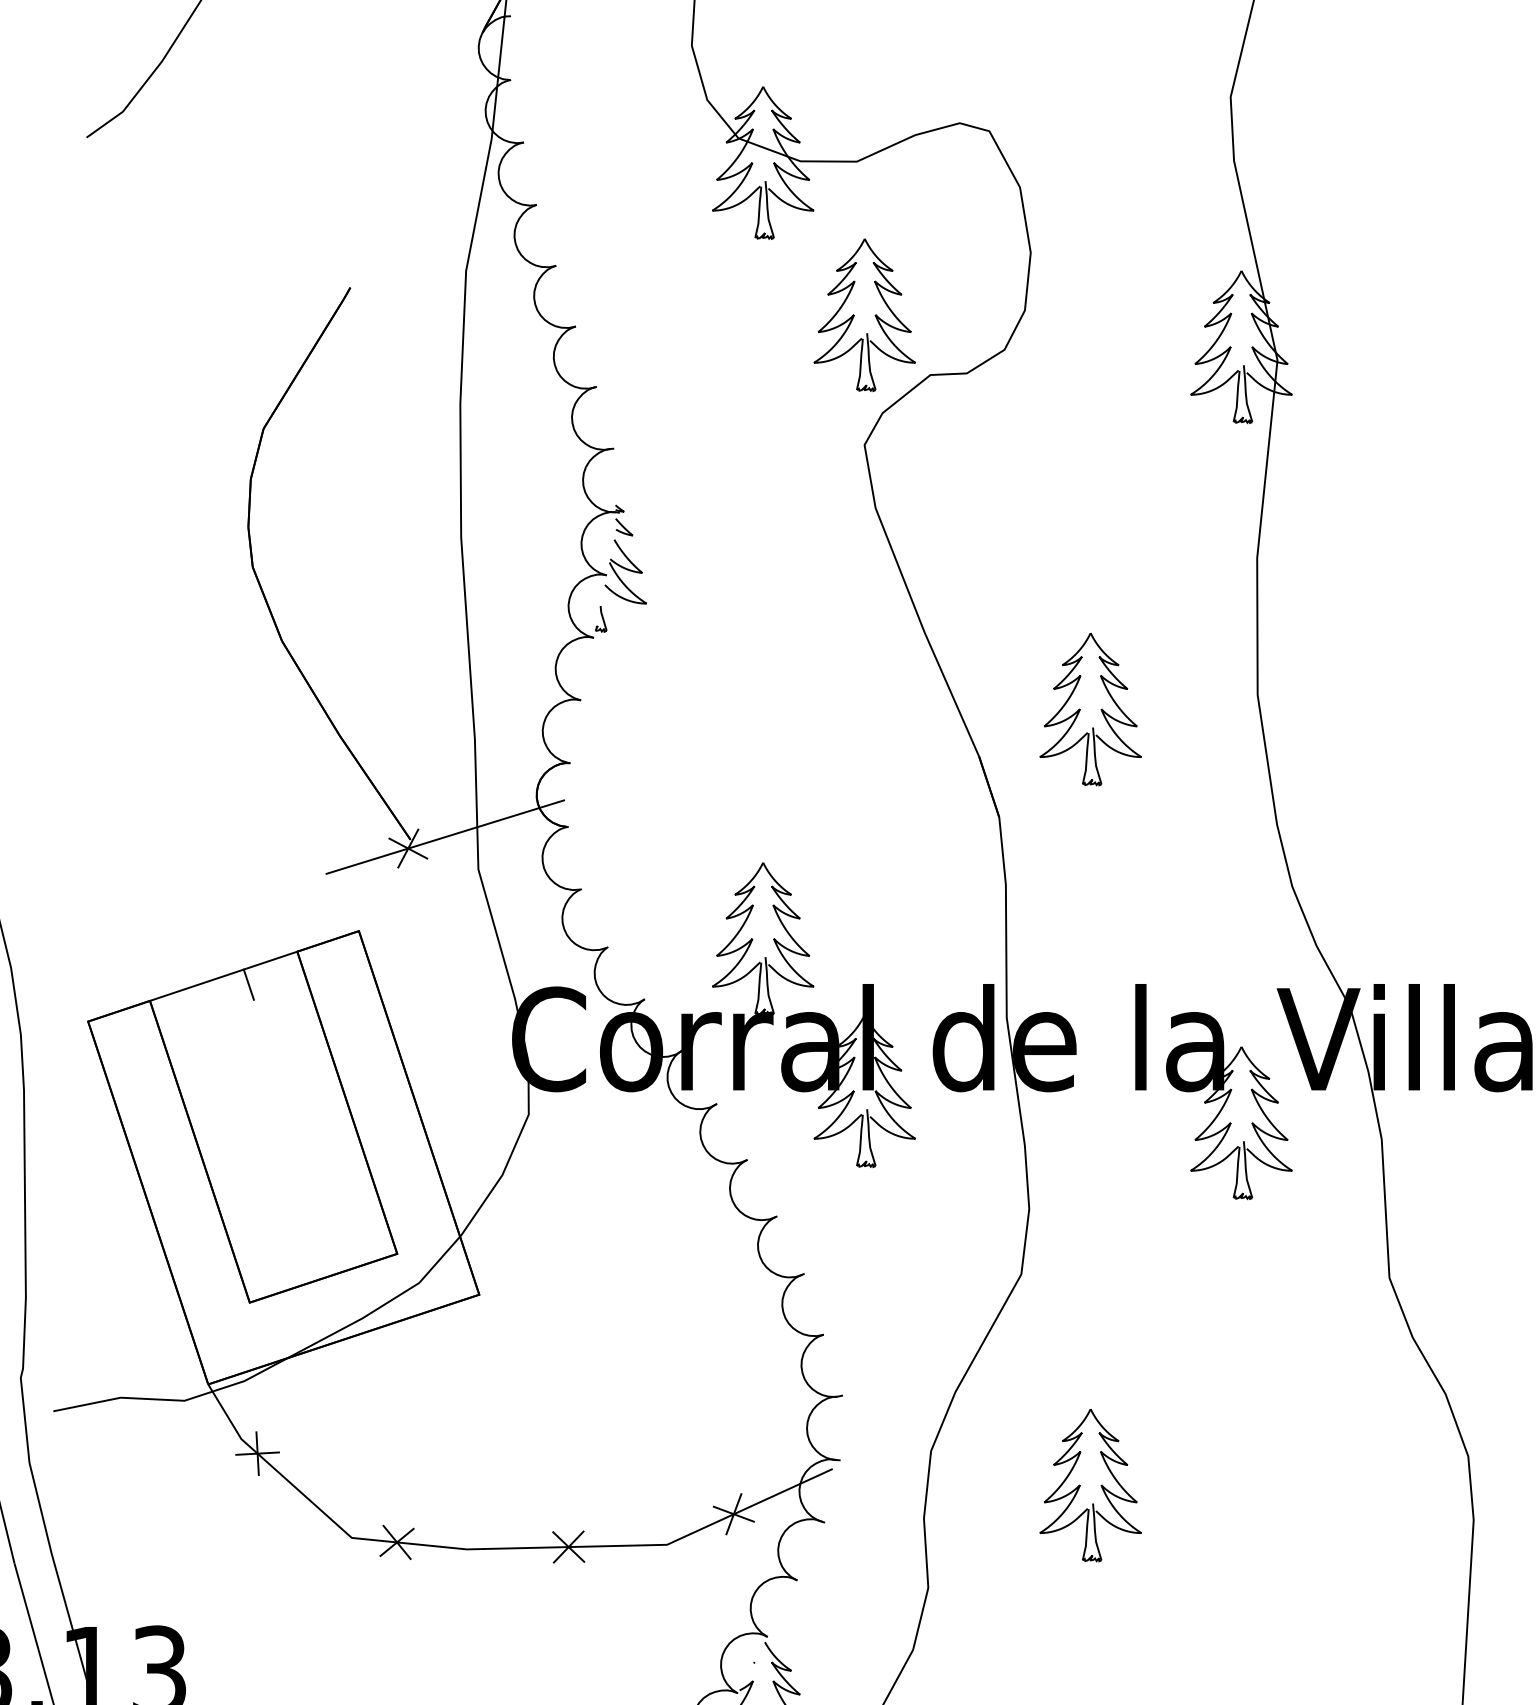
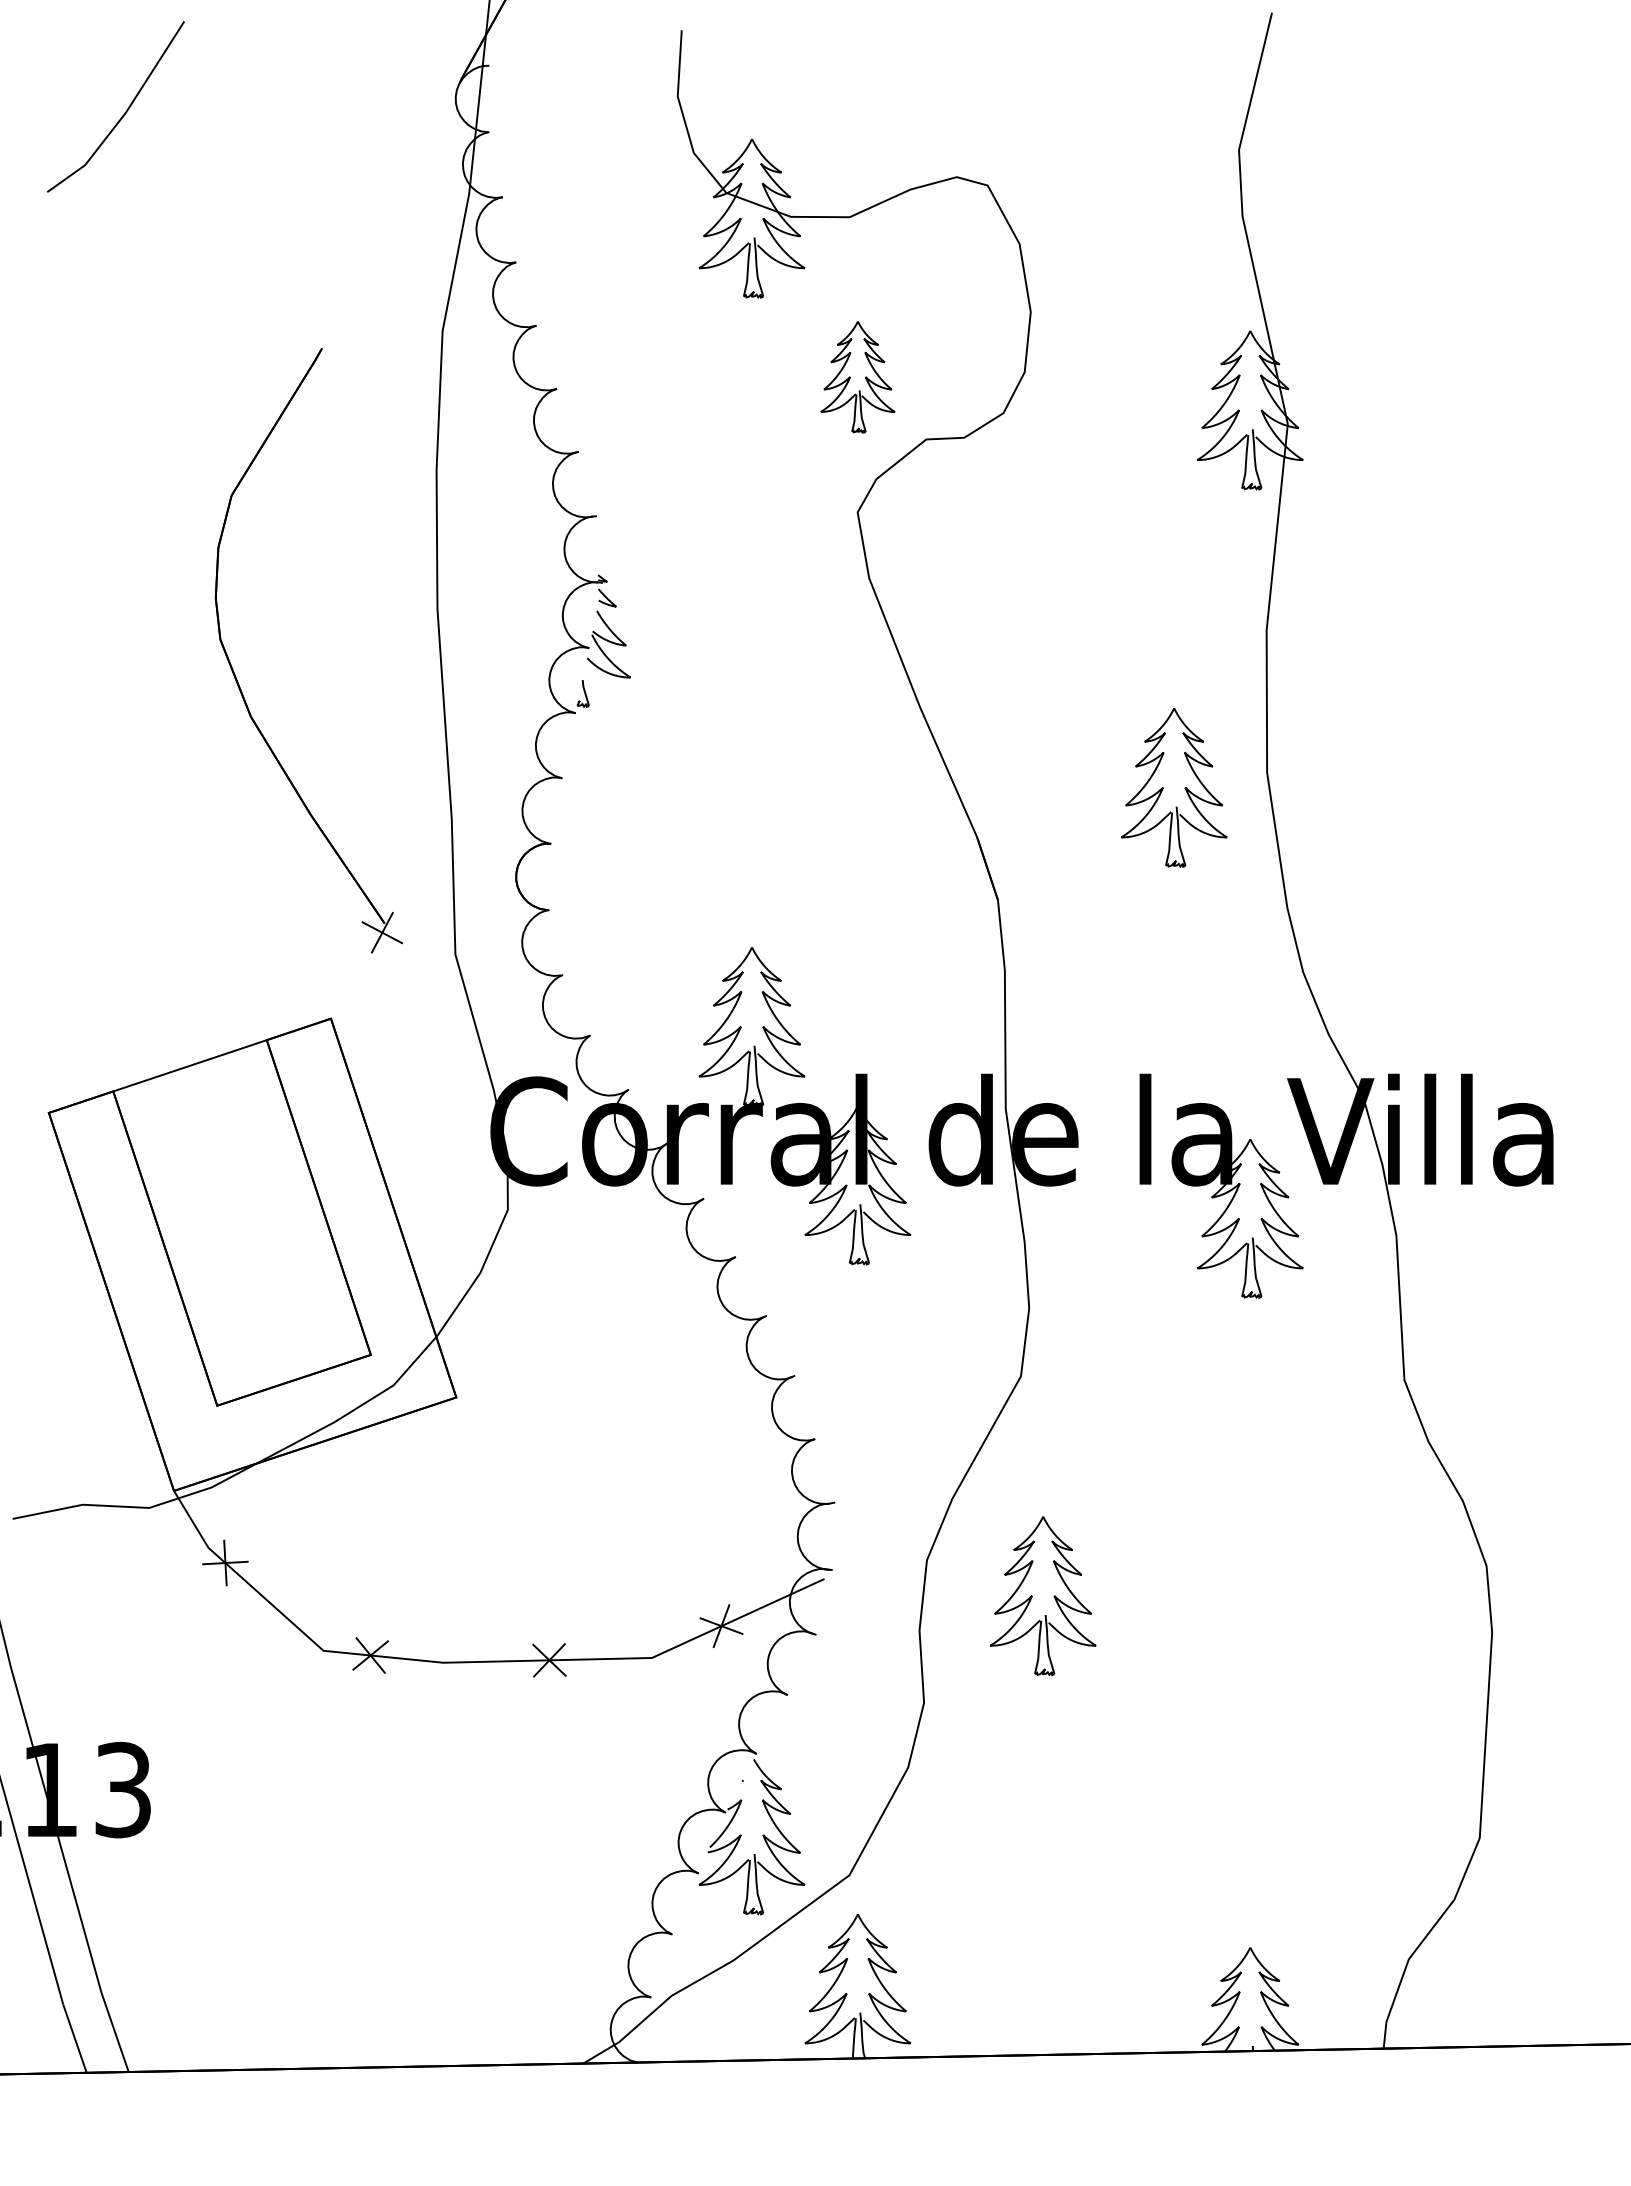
part: (864, 315) -> (857, 377), size x0.7
part: (1090, 709) -> (1174, 787), moved
line: (444, 836) -> (420, 920), removed
line: (249, 984) -> (216, 1074), removed
part: (1090, 1485) -> (1043, 1596), moved

